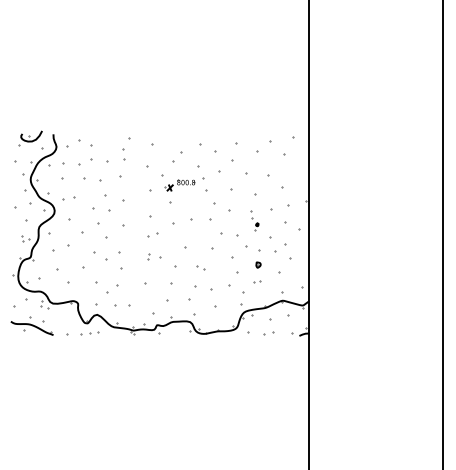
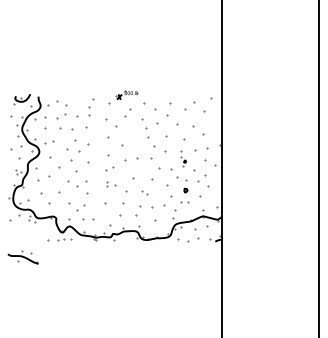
part: (179, 185) -> (126, 95), moved
part: (257, 281) -> (185, 202), size x1.6
part: (31, 325) -> (22, 257), moved
part: (268, 333) -> (193, 239), size x1.6

